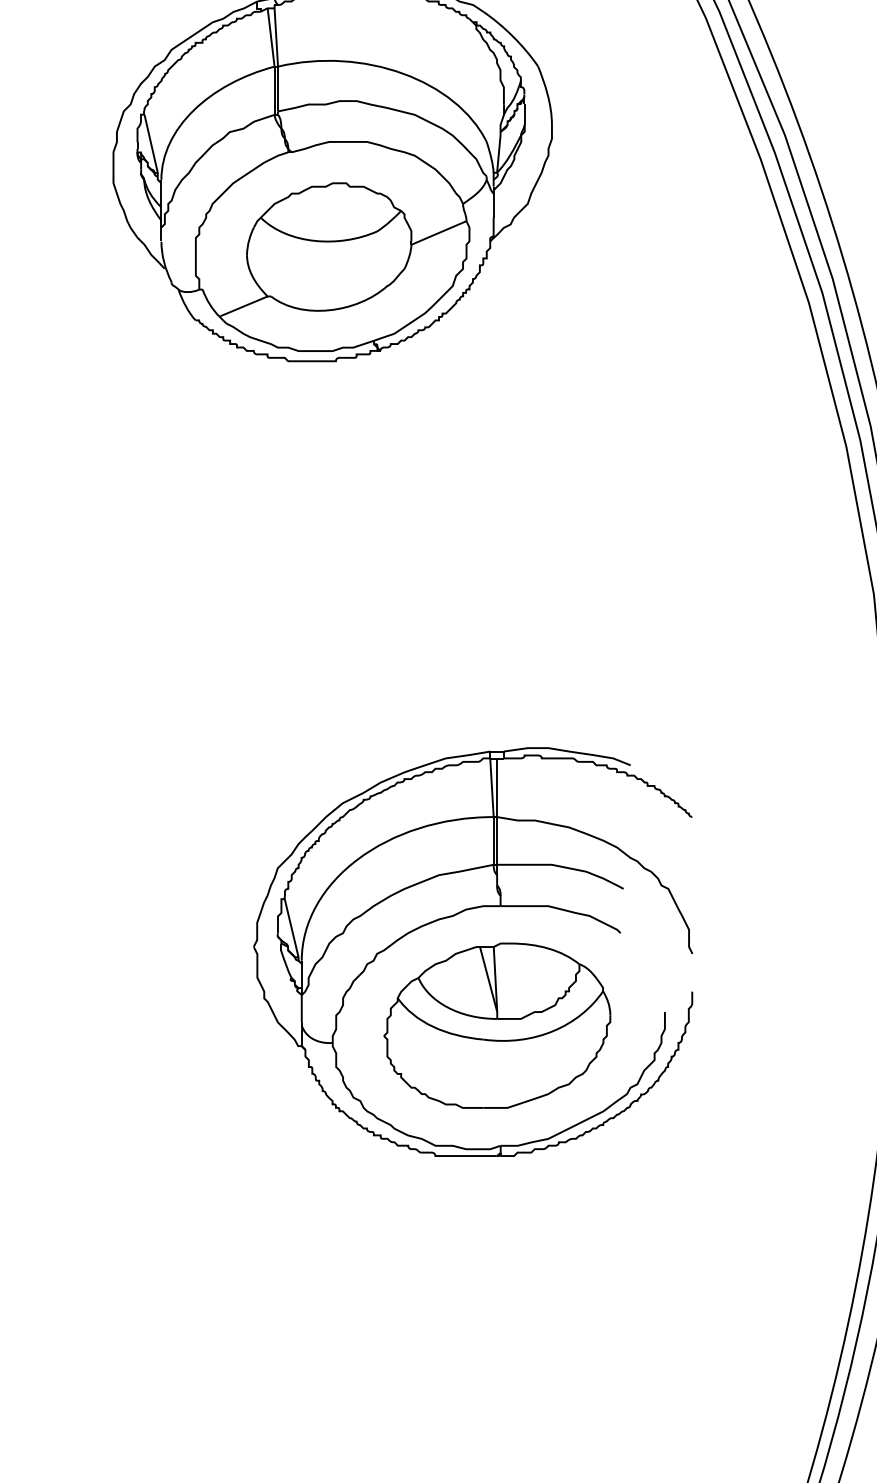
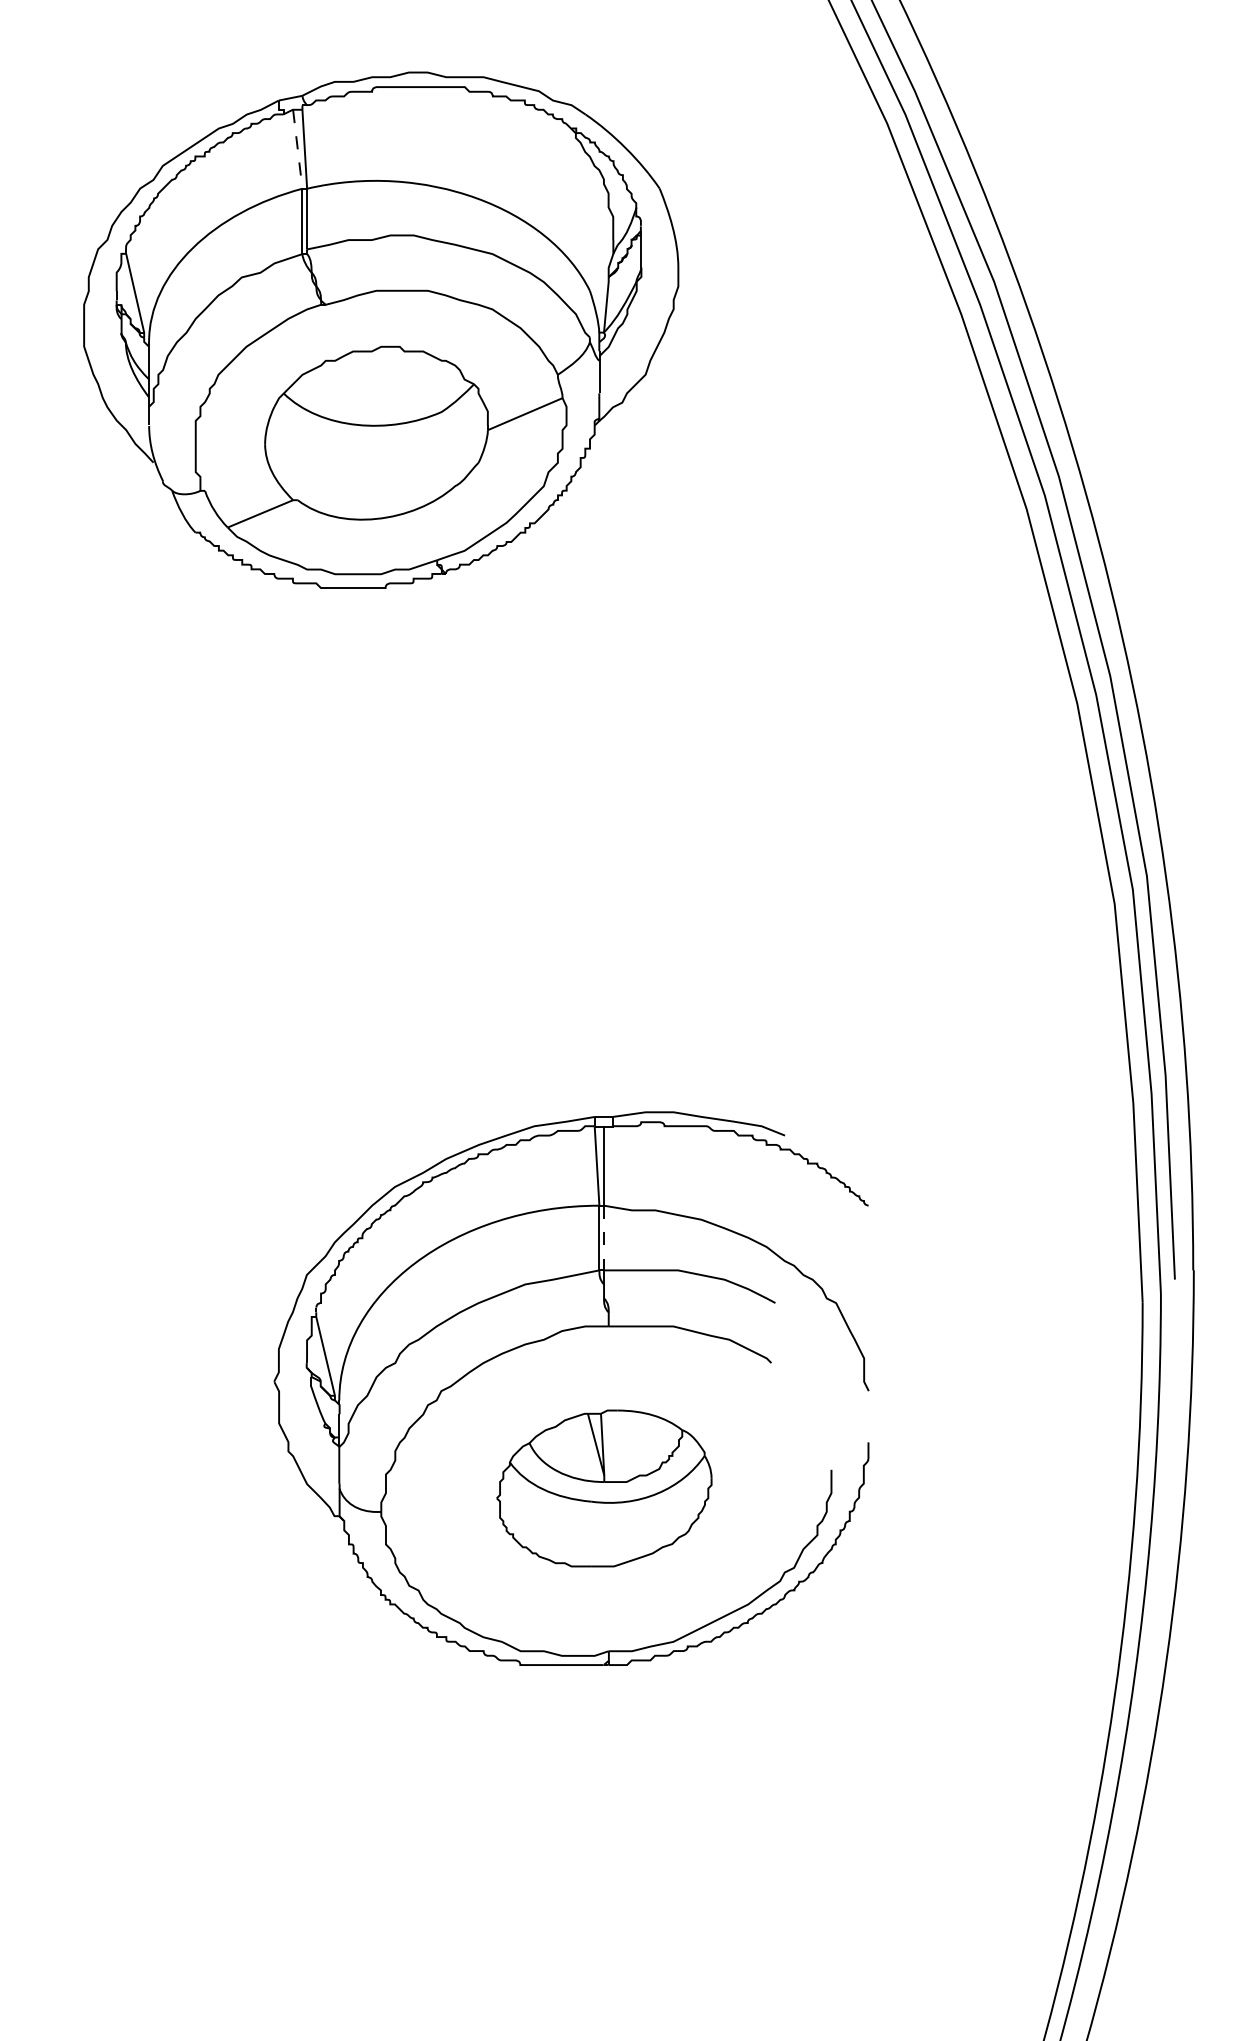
line: (270, 37) -> (297, 149), solid -> dashed
line: (497, 841) -> (604, 1238), solid -> dashed
part: (497, 1025) -> (604, 1488), size x0.7

